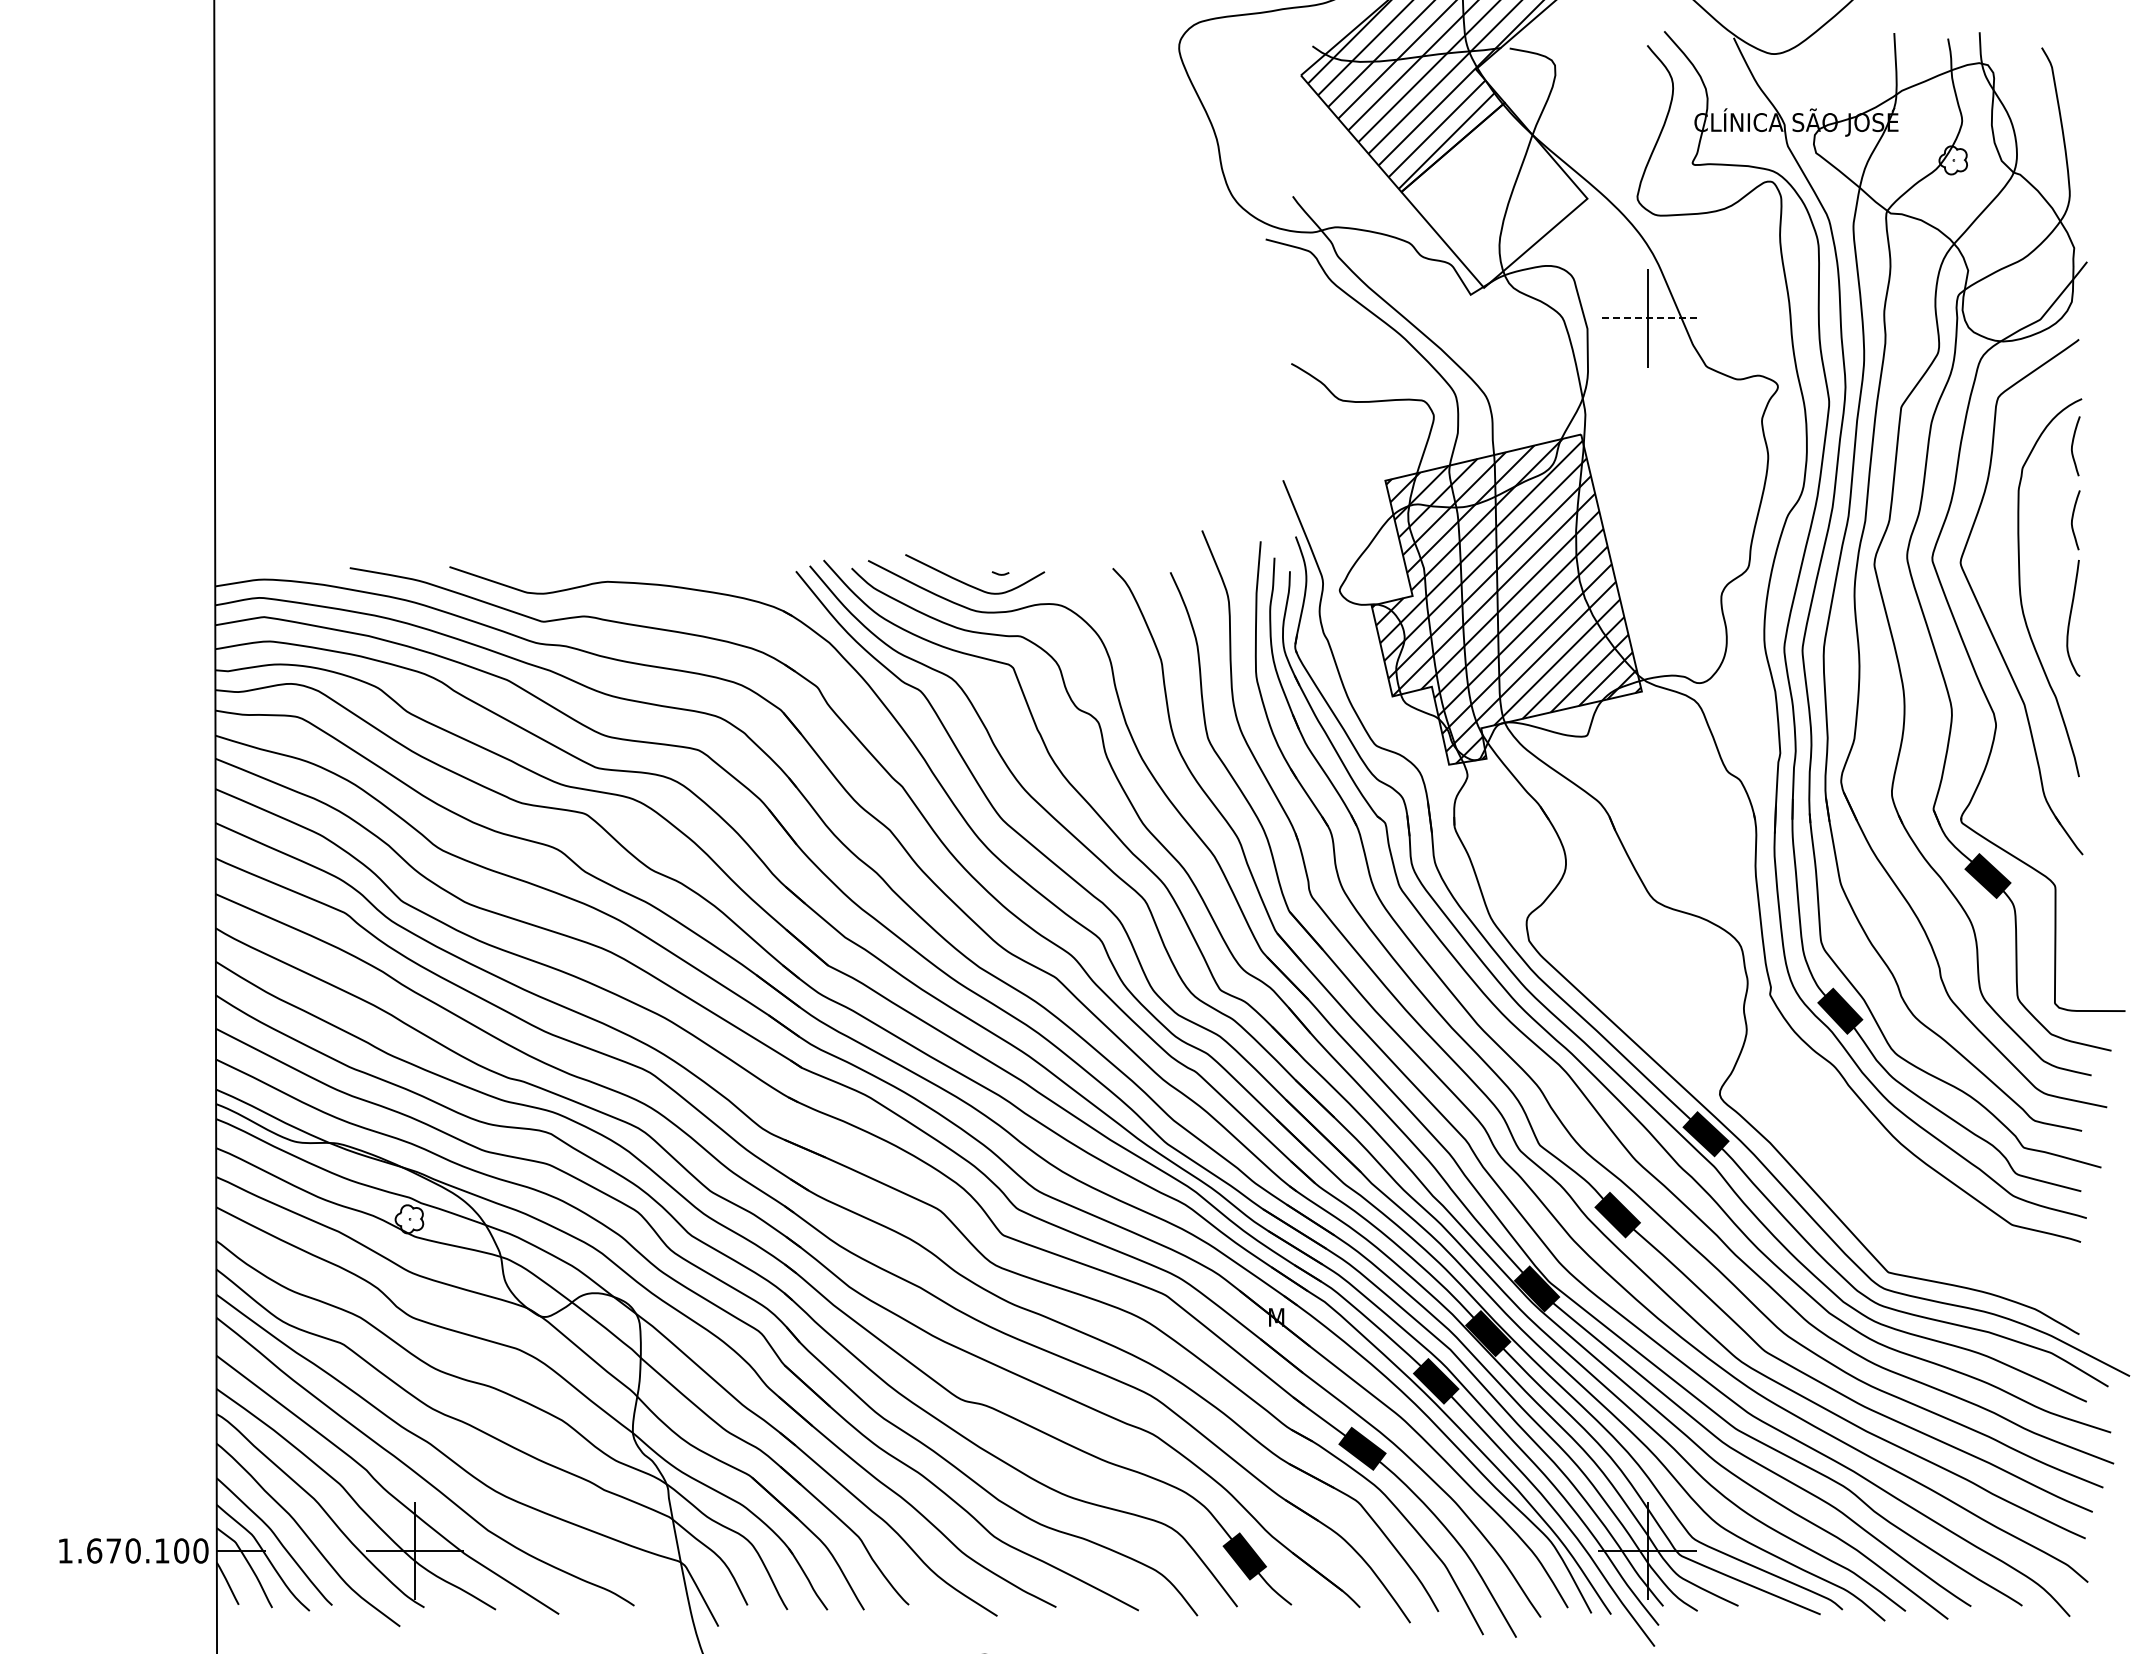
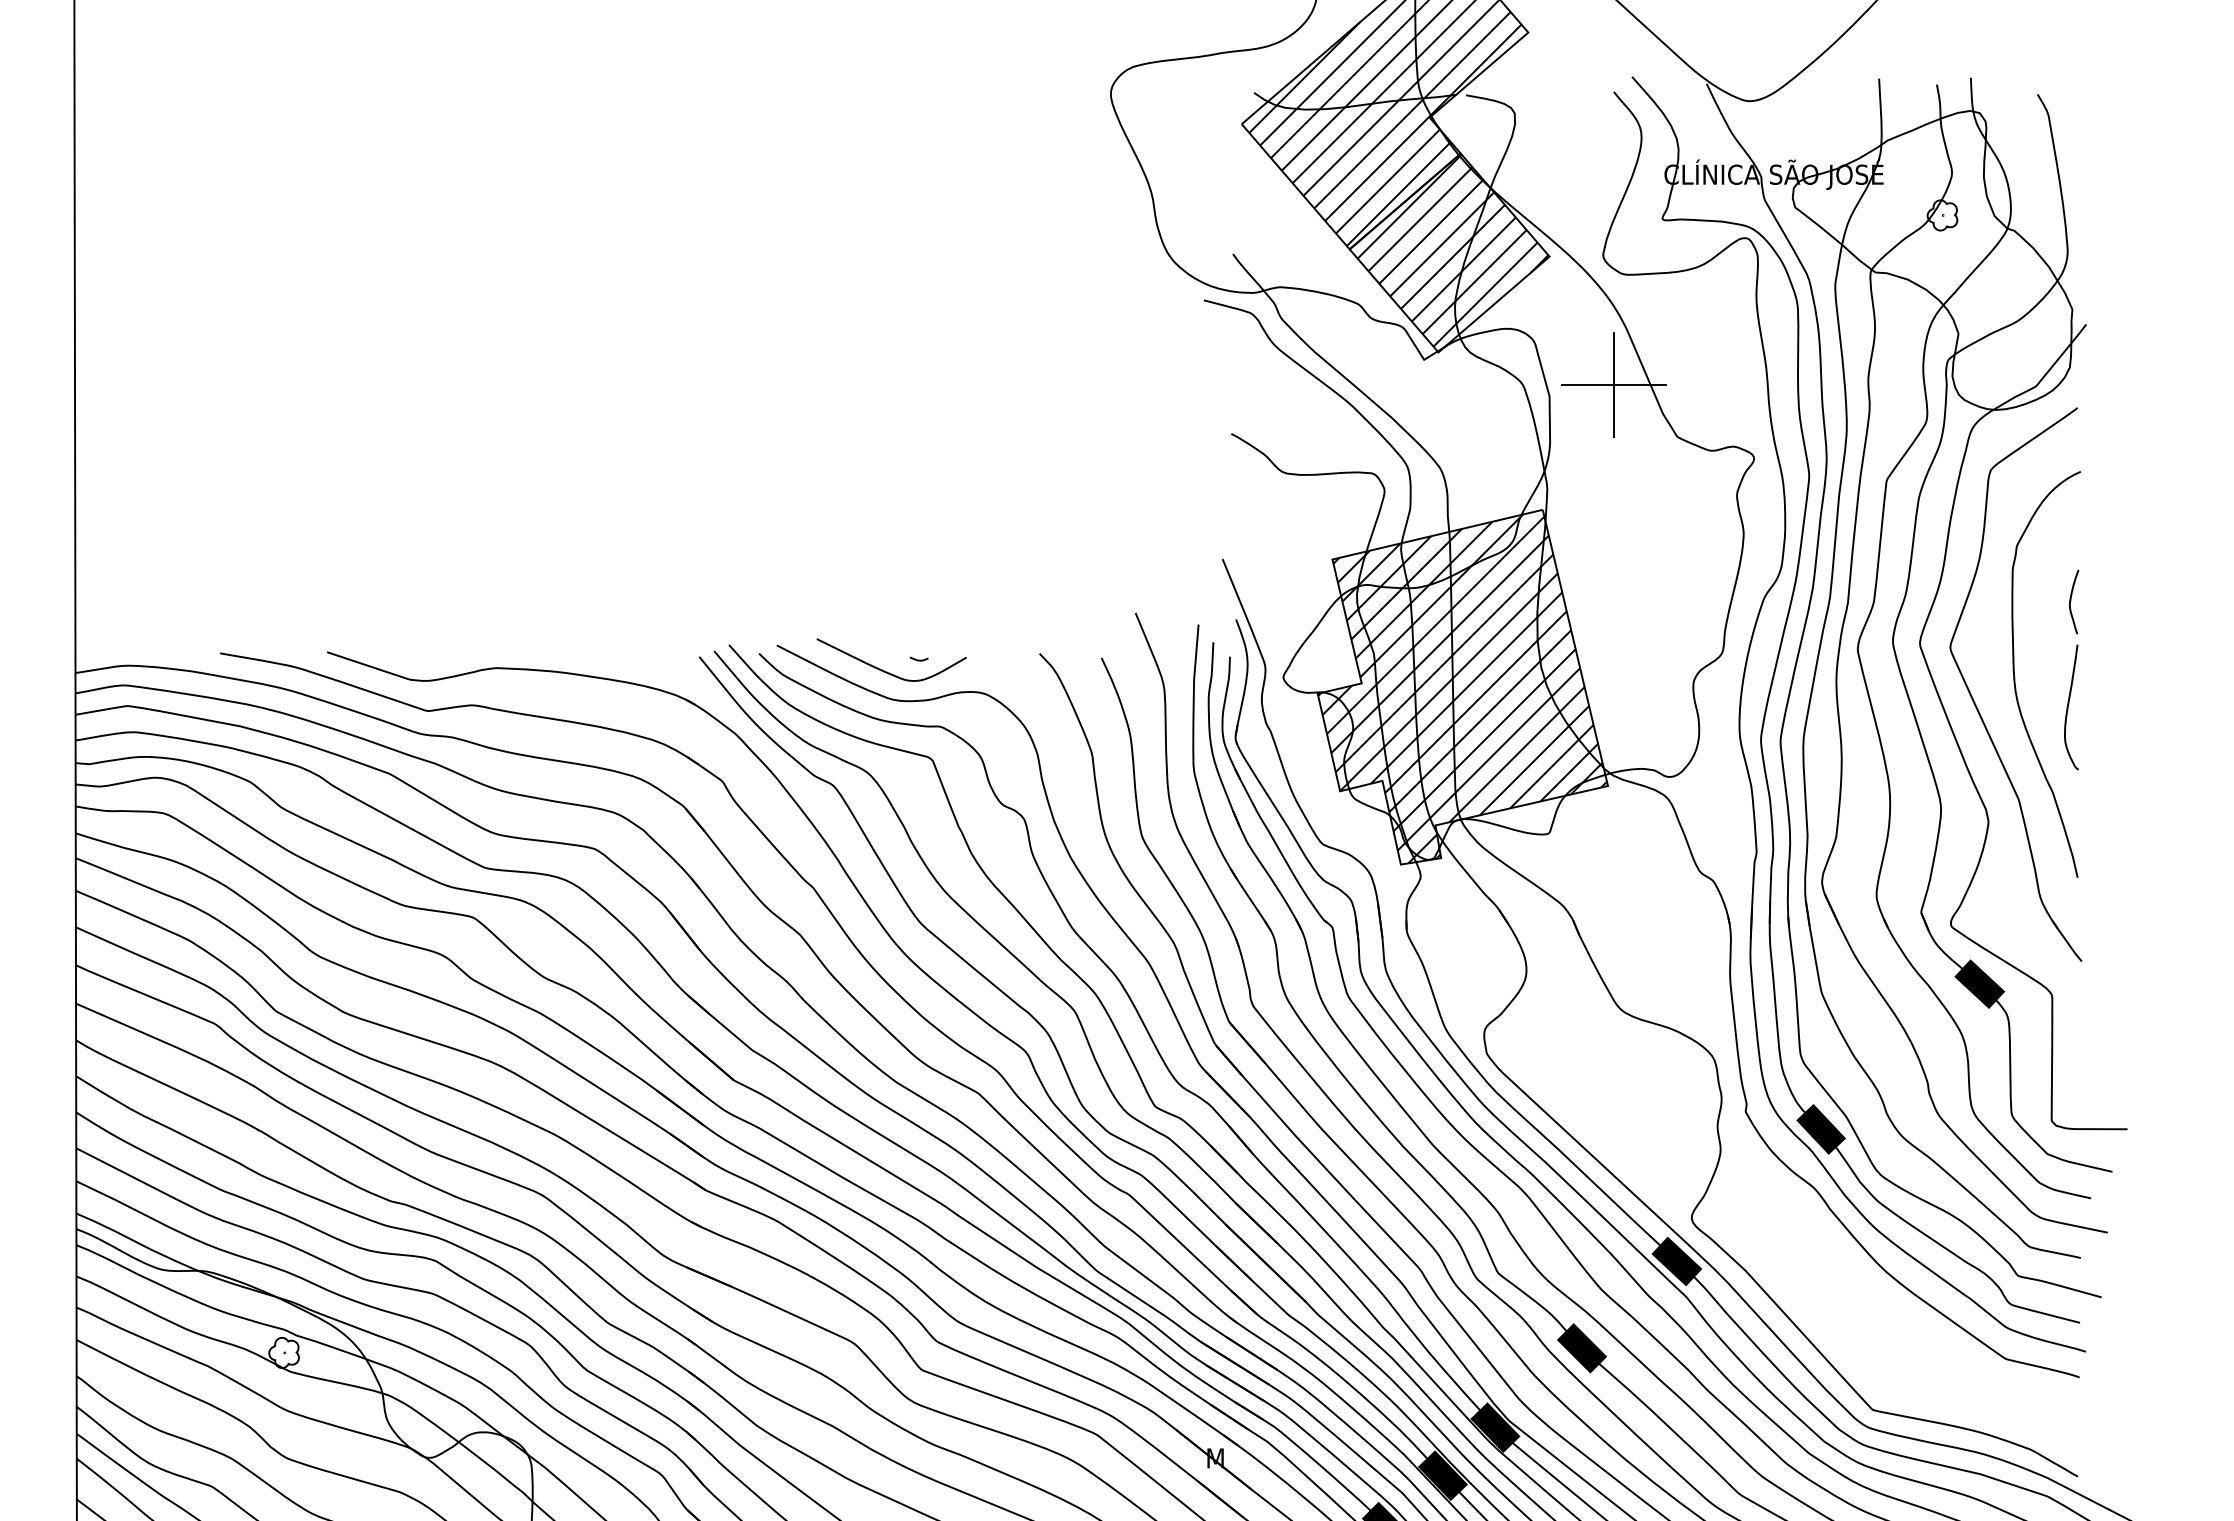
hatch: (1497, 192) -> (1452, 249), added
line: (1647, 318) -> (1614, 385), dashed -> solid
curve: (2073, 445) -> (2071, 521), removed

